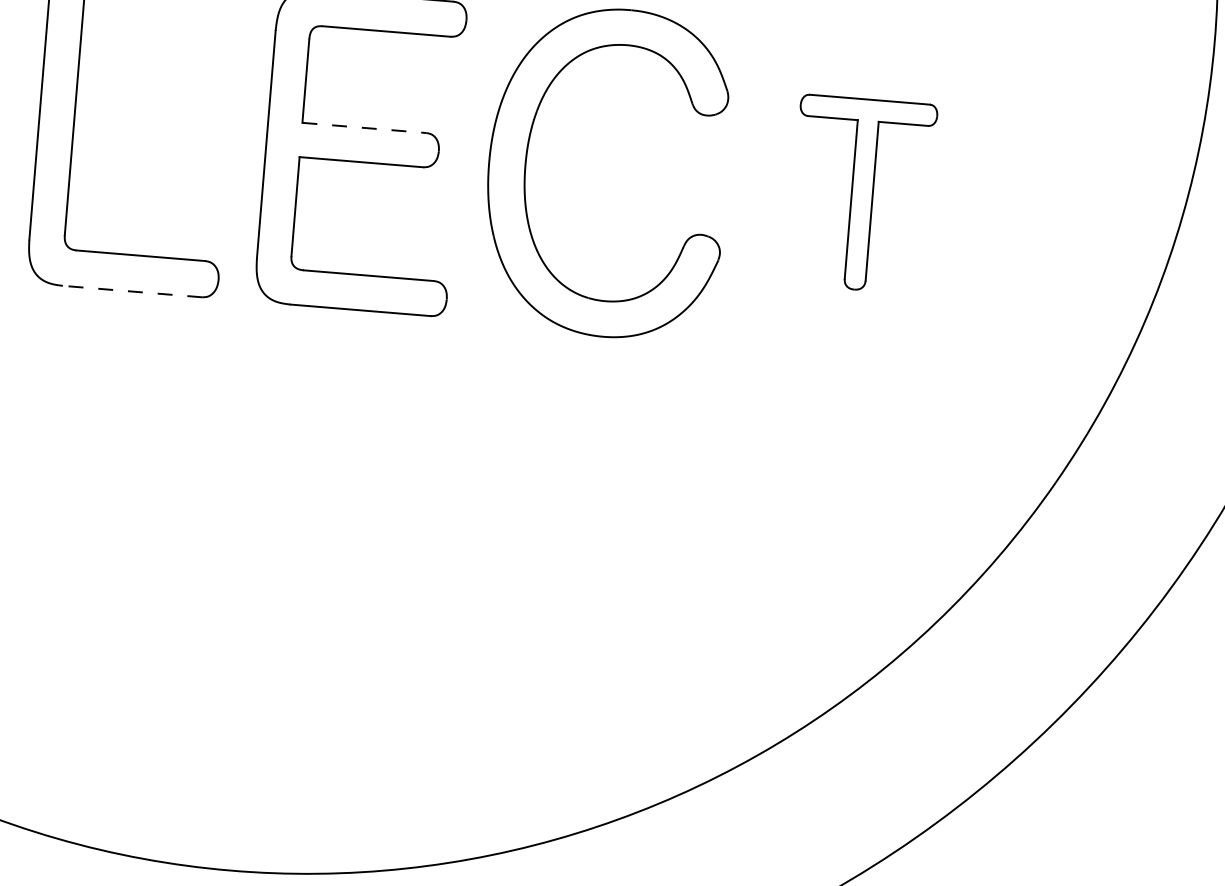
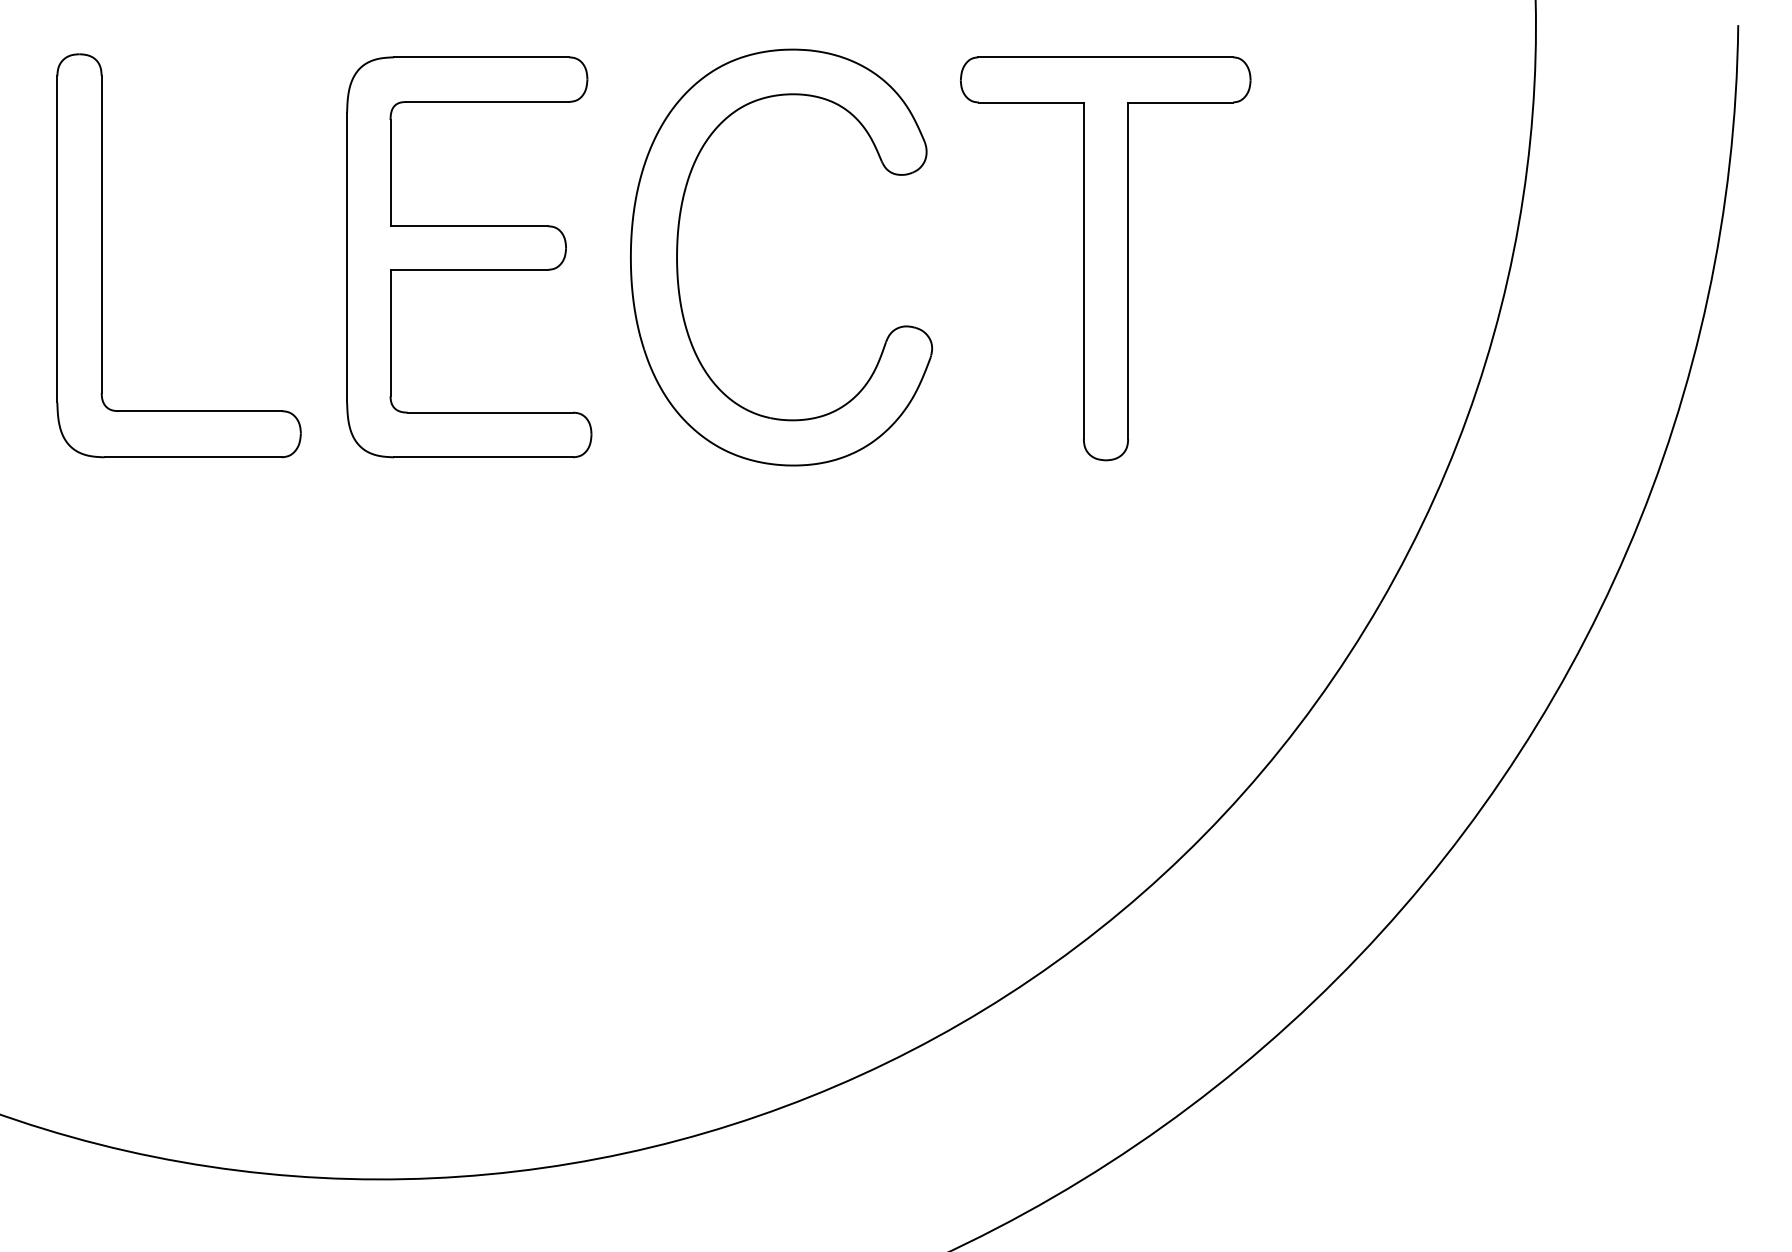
line: (364, 128) -> (469, 226), dashed -> solid
part: (861, 194) -> (1105, 258), size x1.67
line: (132, 291) -> (193, 457), dashed -> solid

